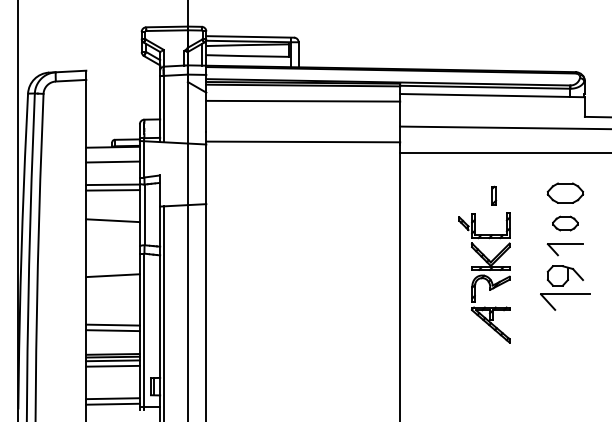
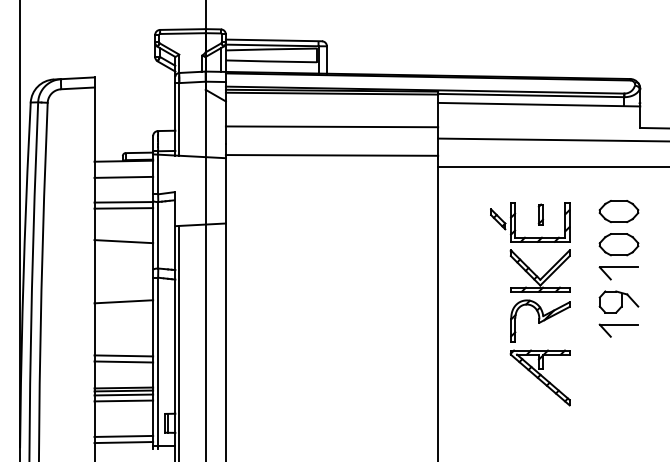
line: (302, 100) -> (331, 126), moved
part: (564, 223) -> (618, 244), size x1.43
part: (484, 278) -> (530, 304), size x1.43
part: (564, 301) -> (618, 330), size x0.71

